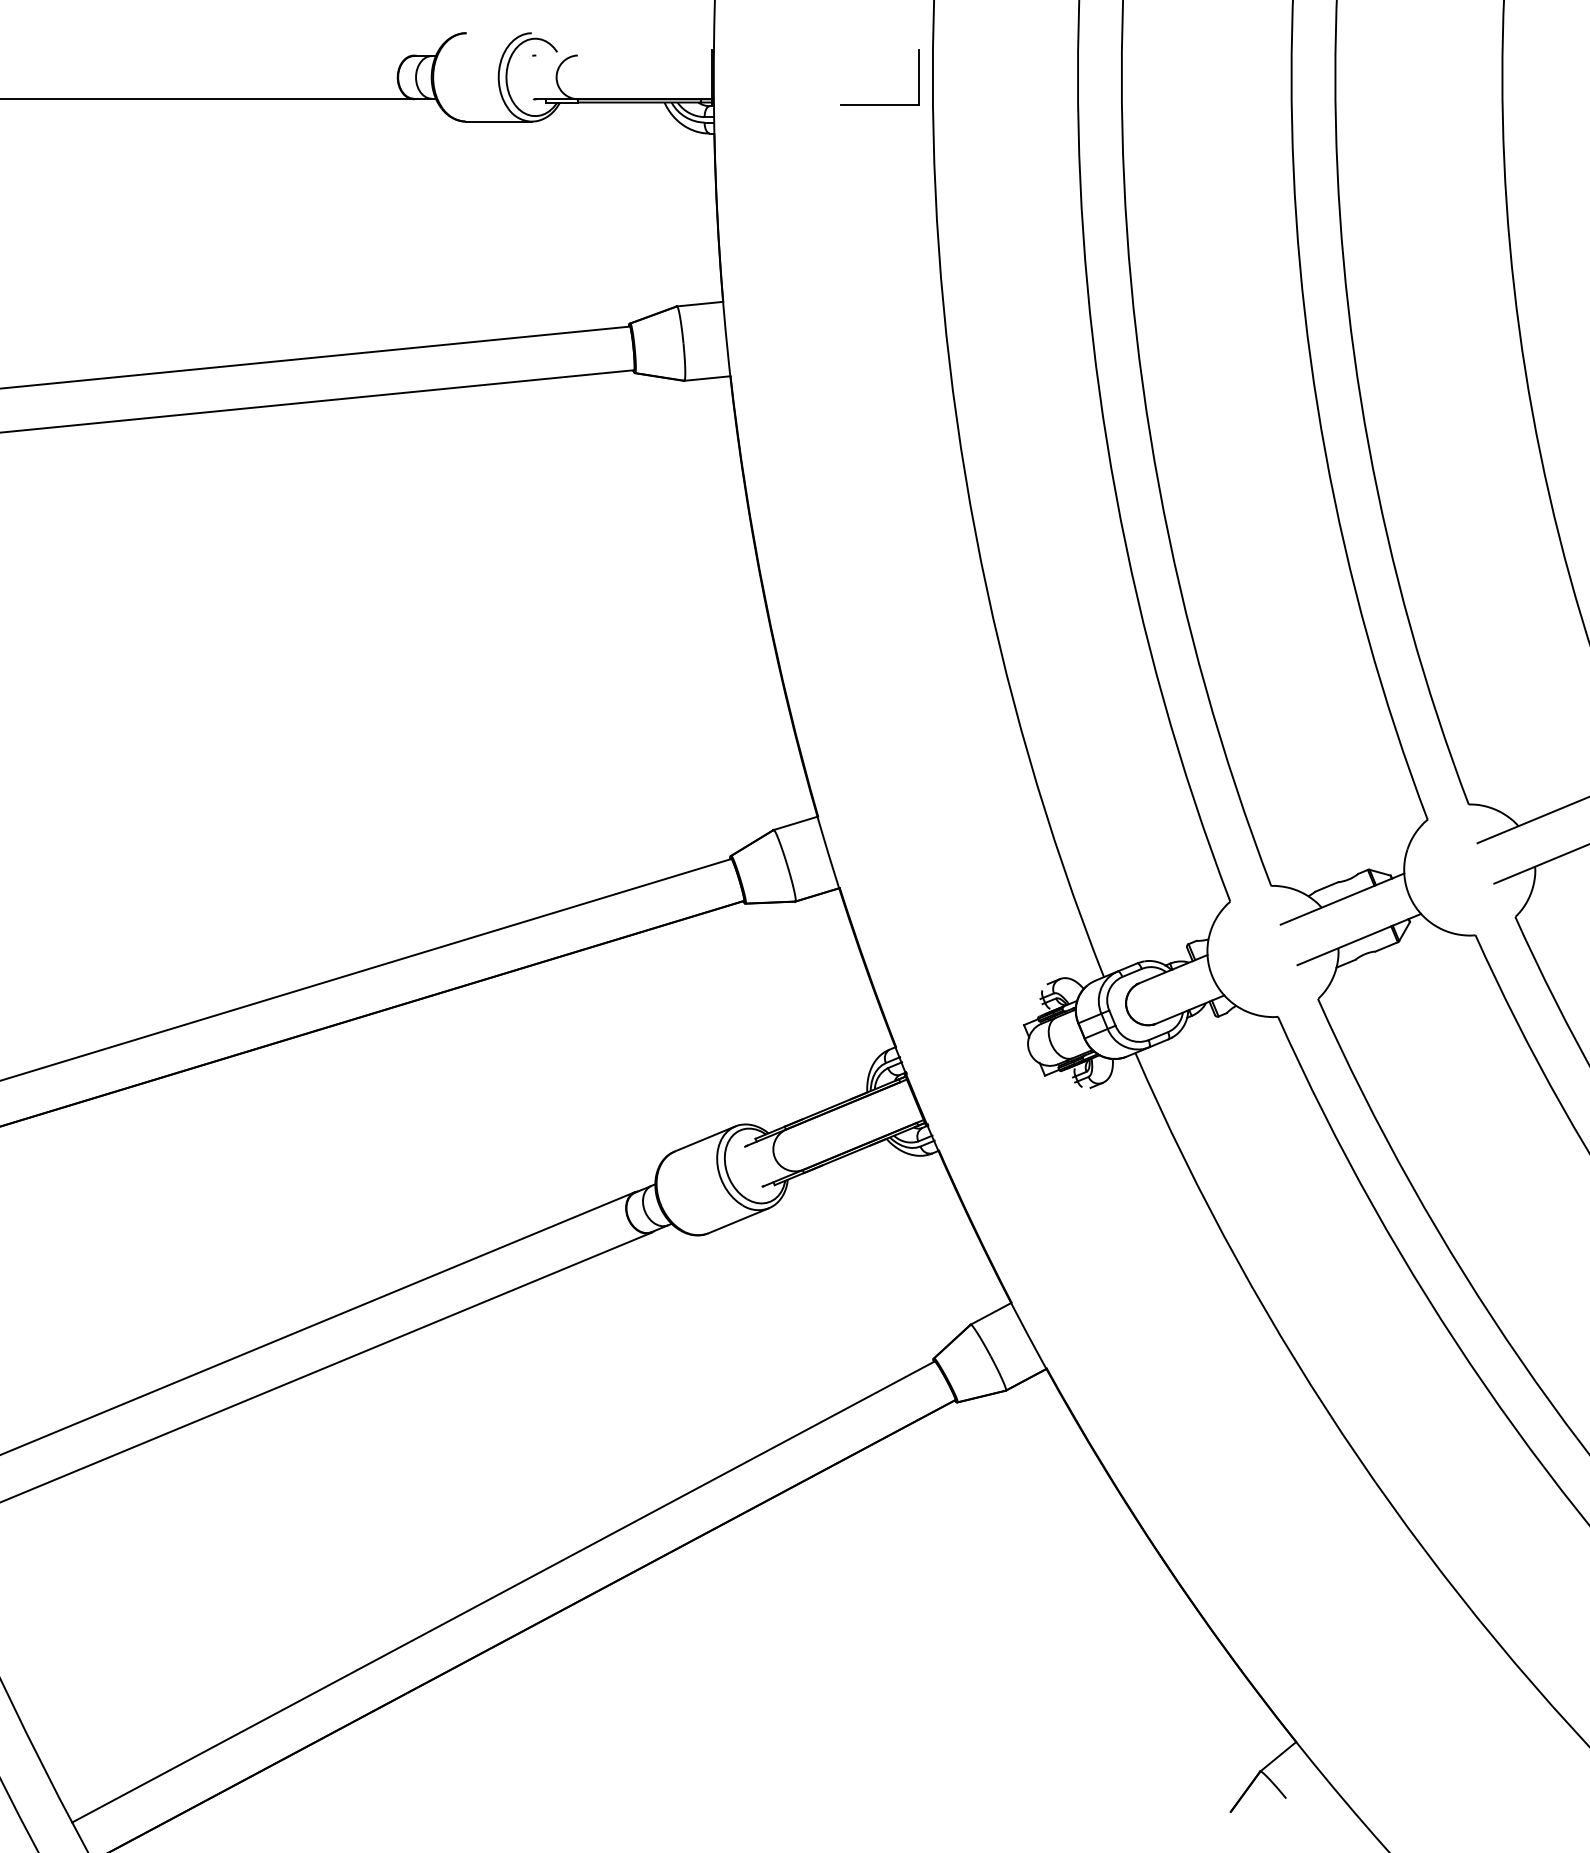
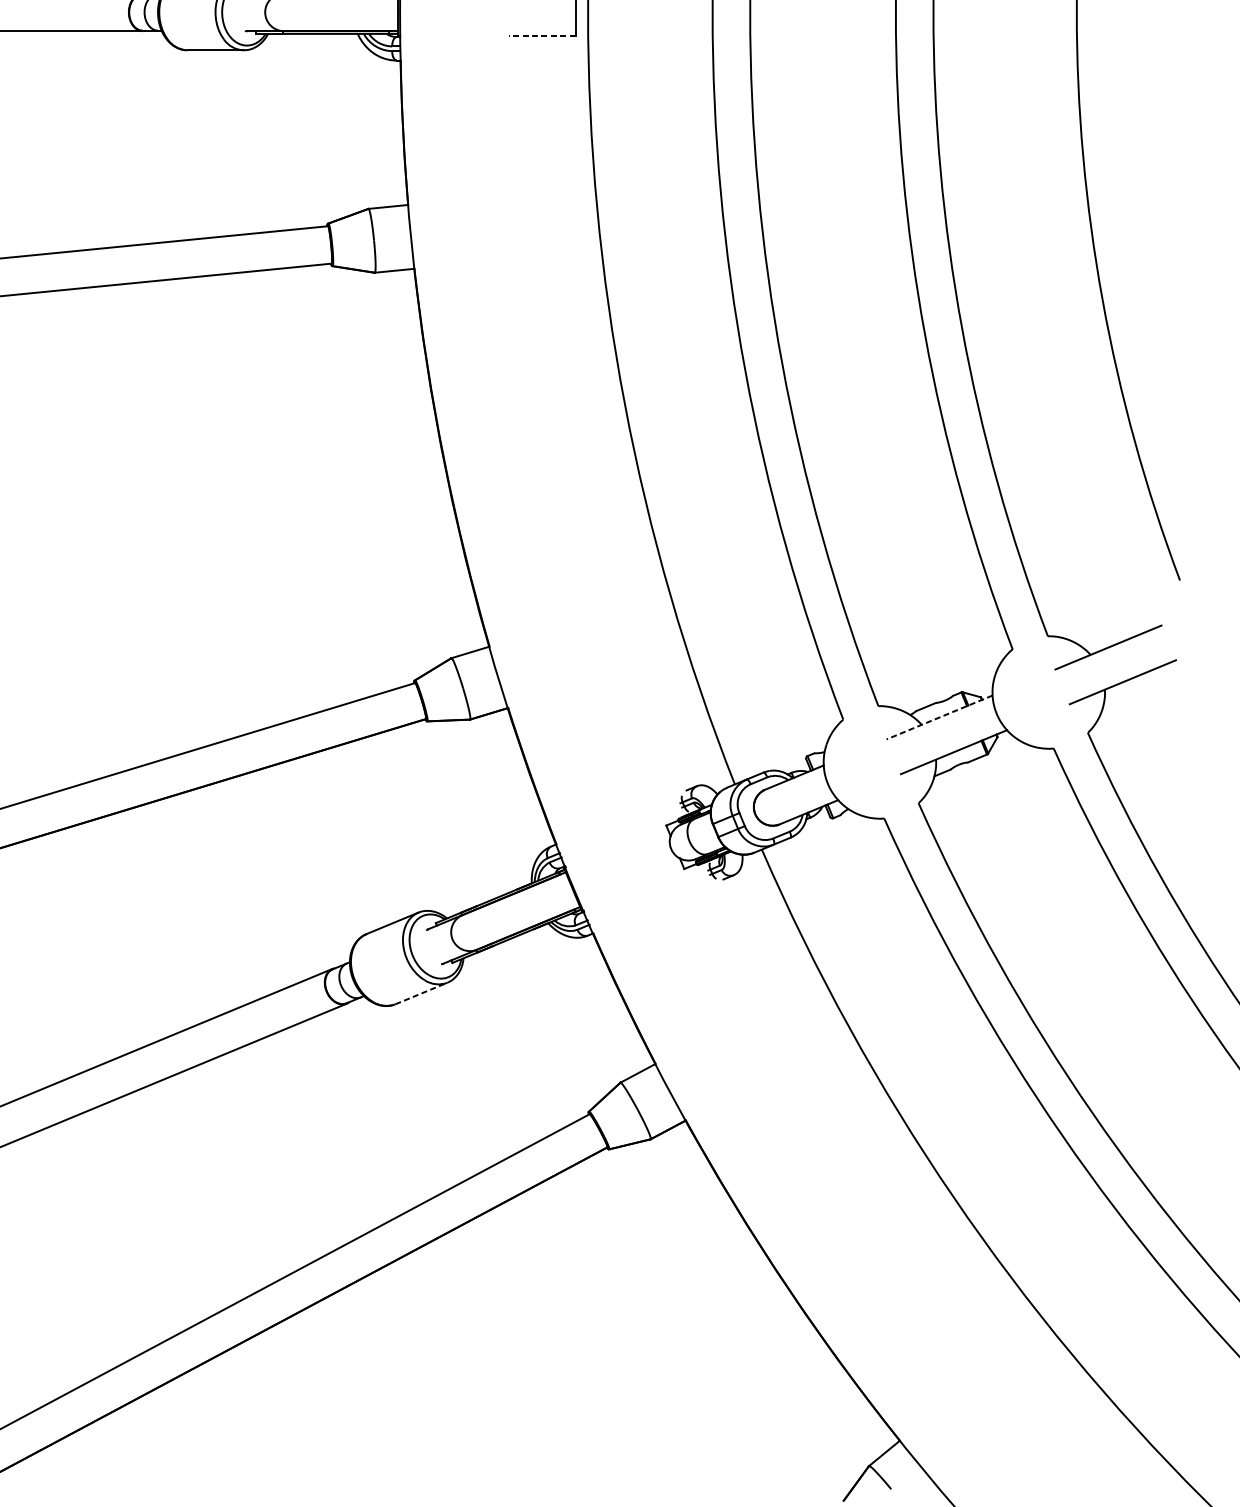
line: (879, 104) -> (542, 35), solid -> dashed
line: (1342, 899) -> (939, 717), solid -> dashed
line: (738, 1220) -> (421, 993), solid -> dashed

